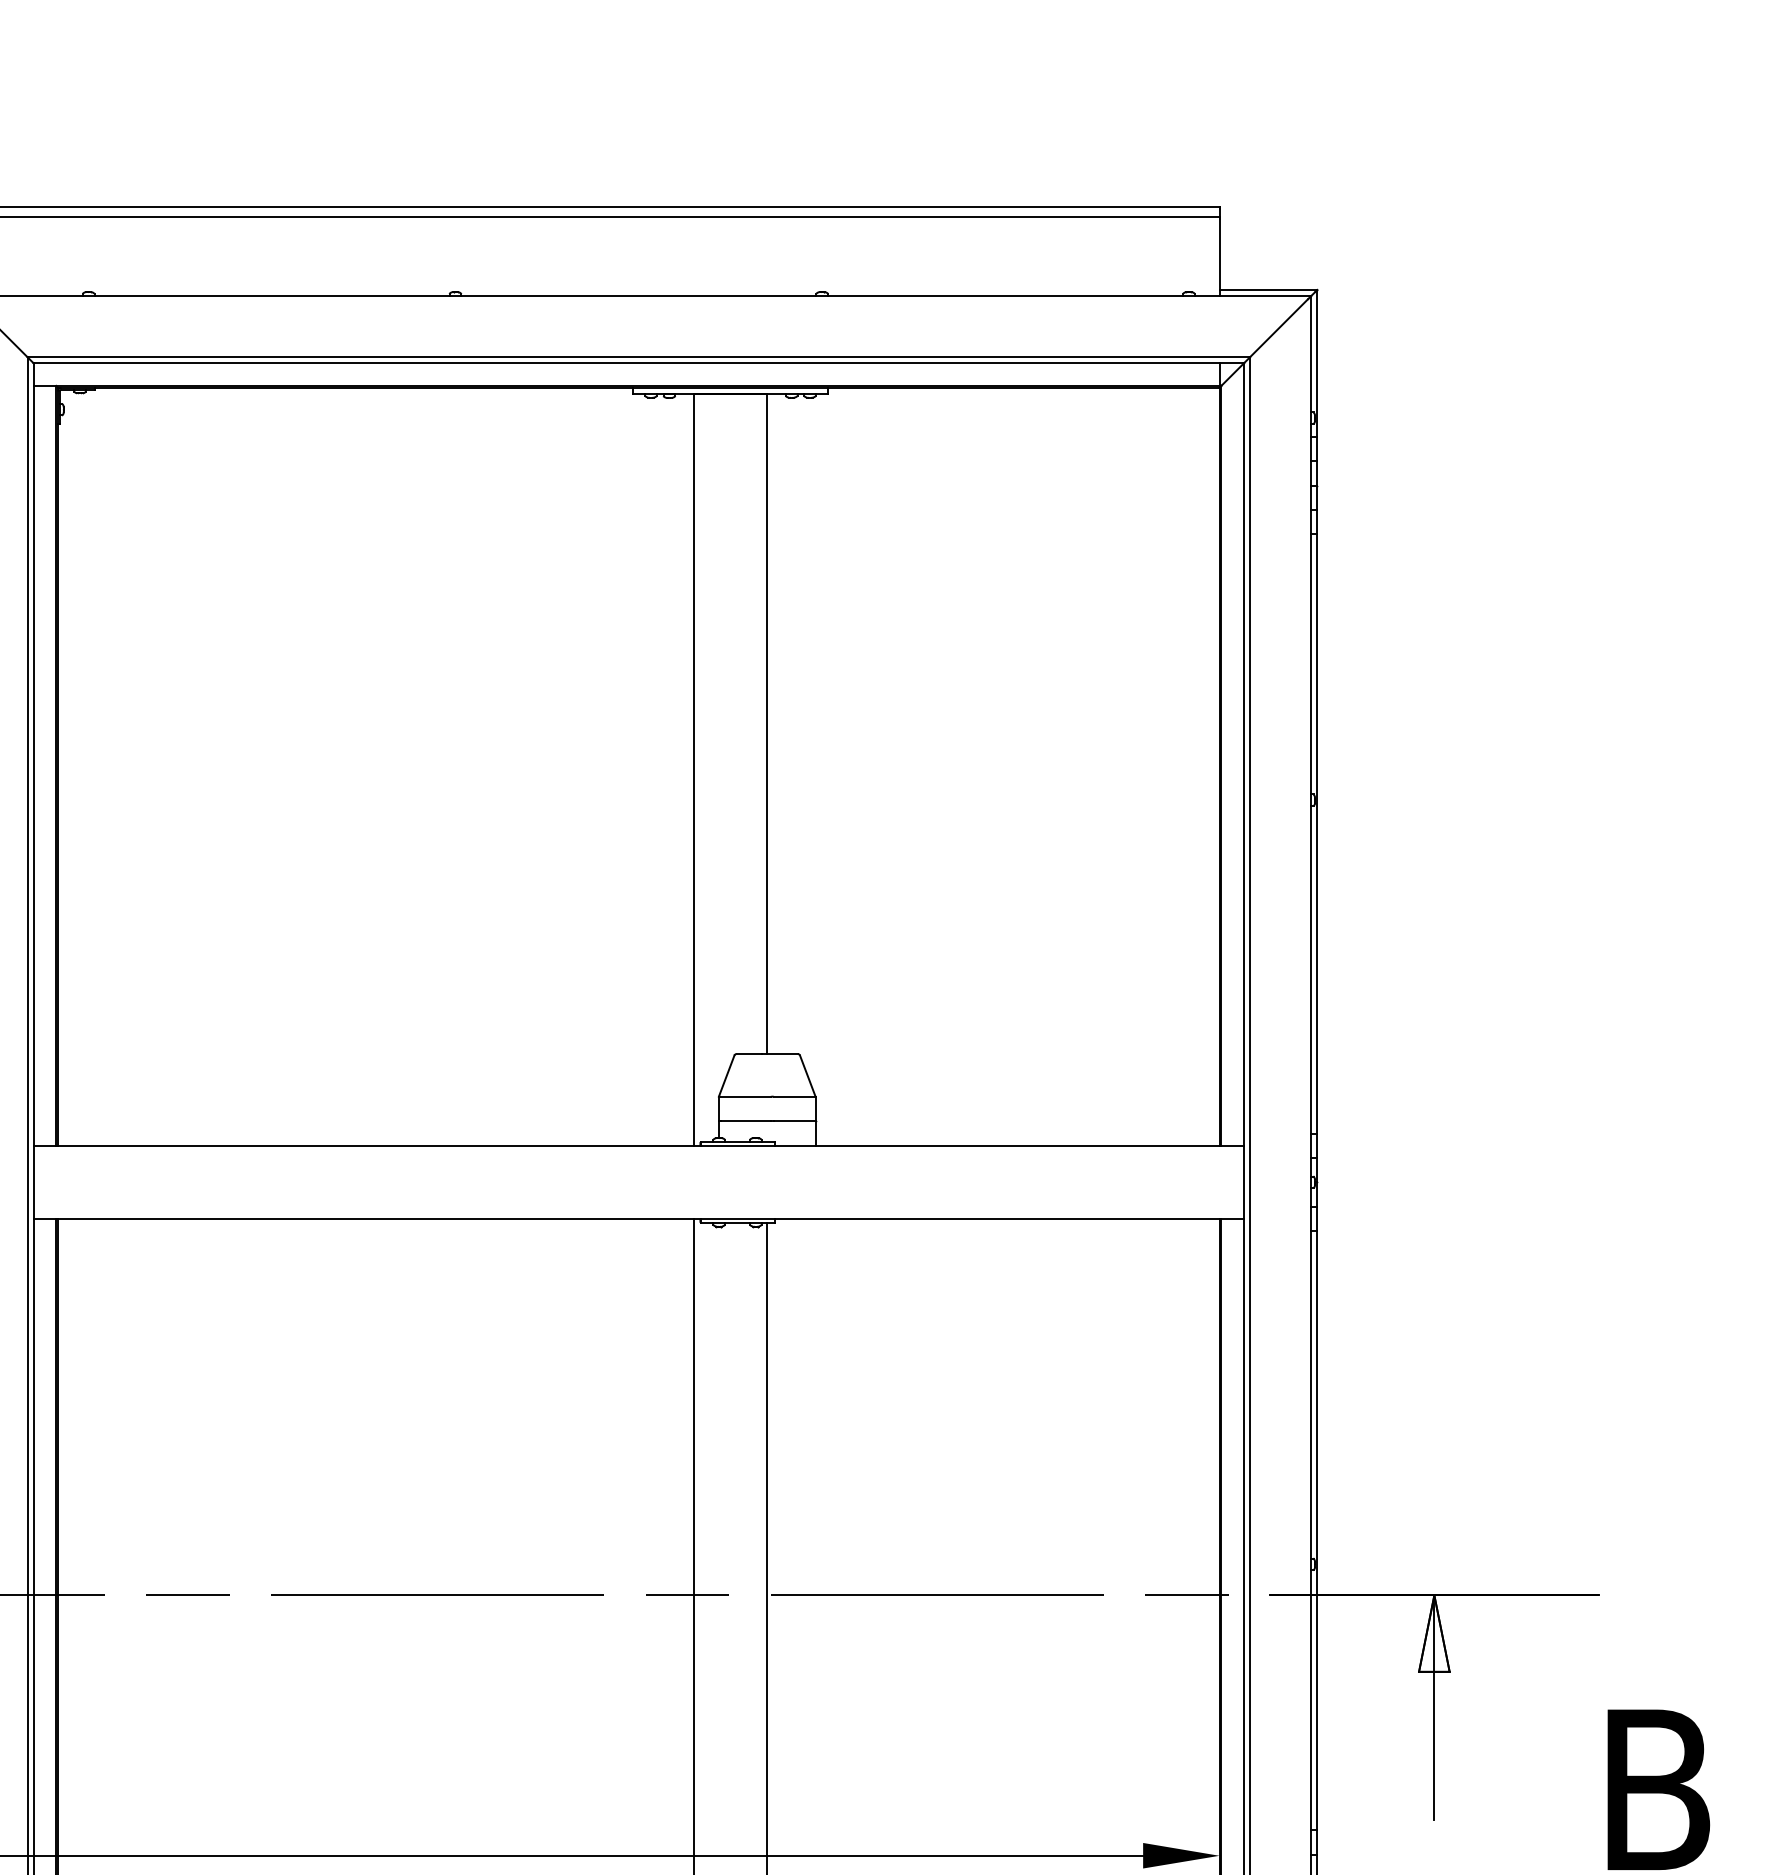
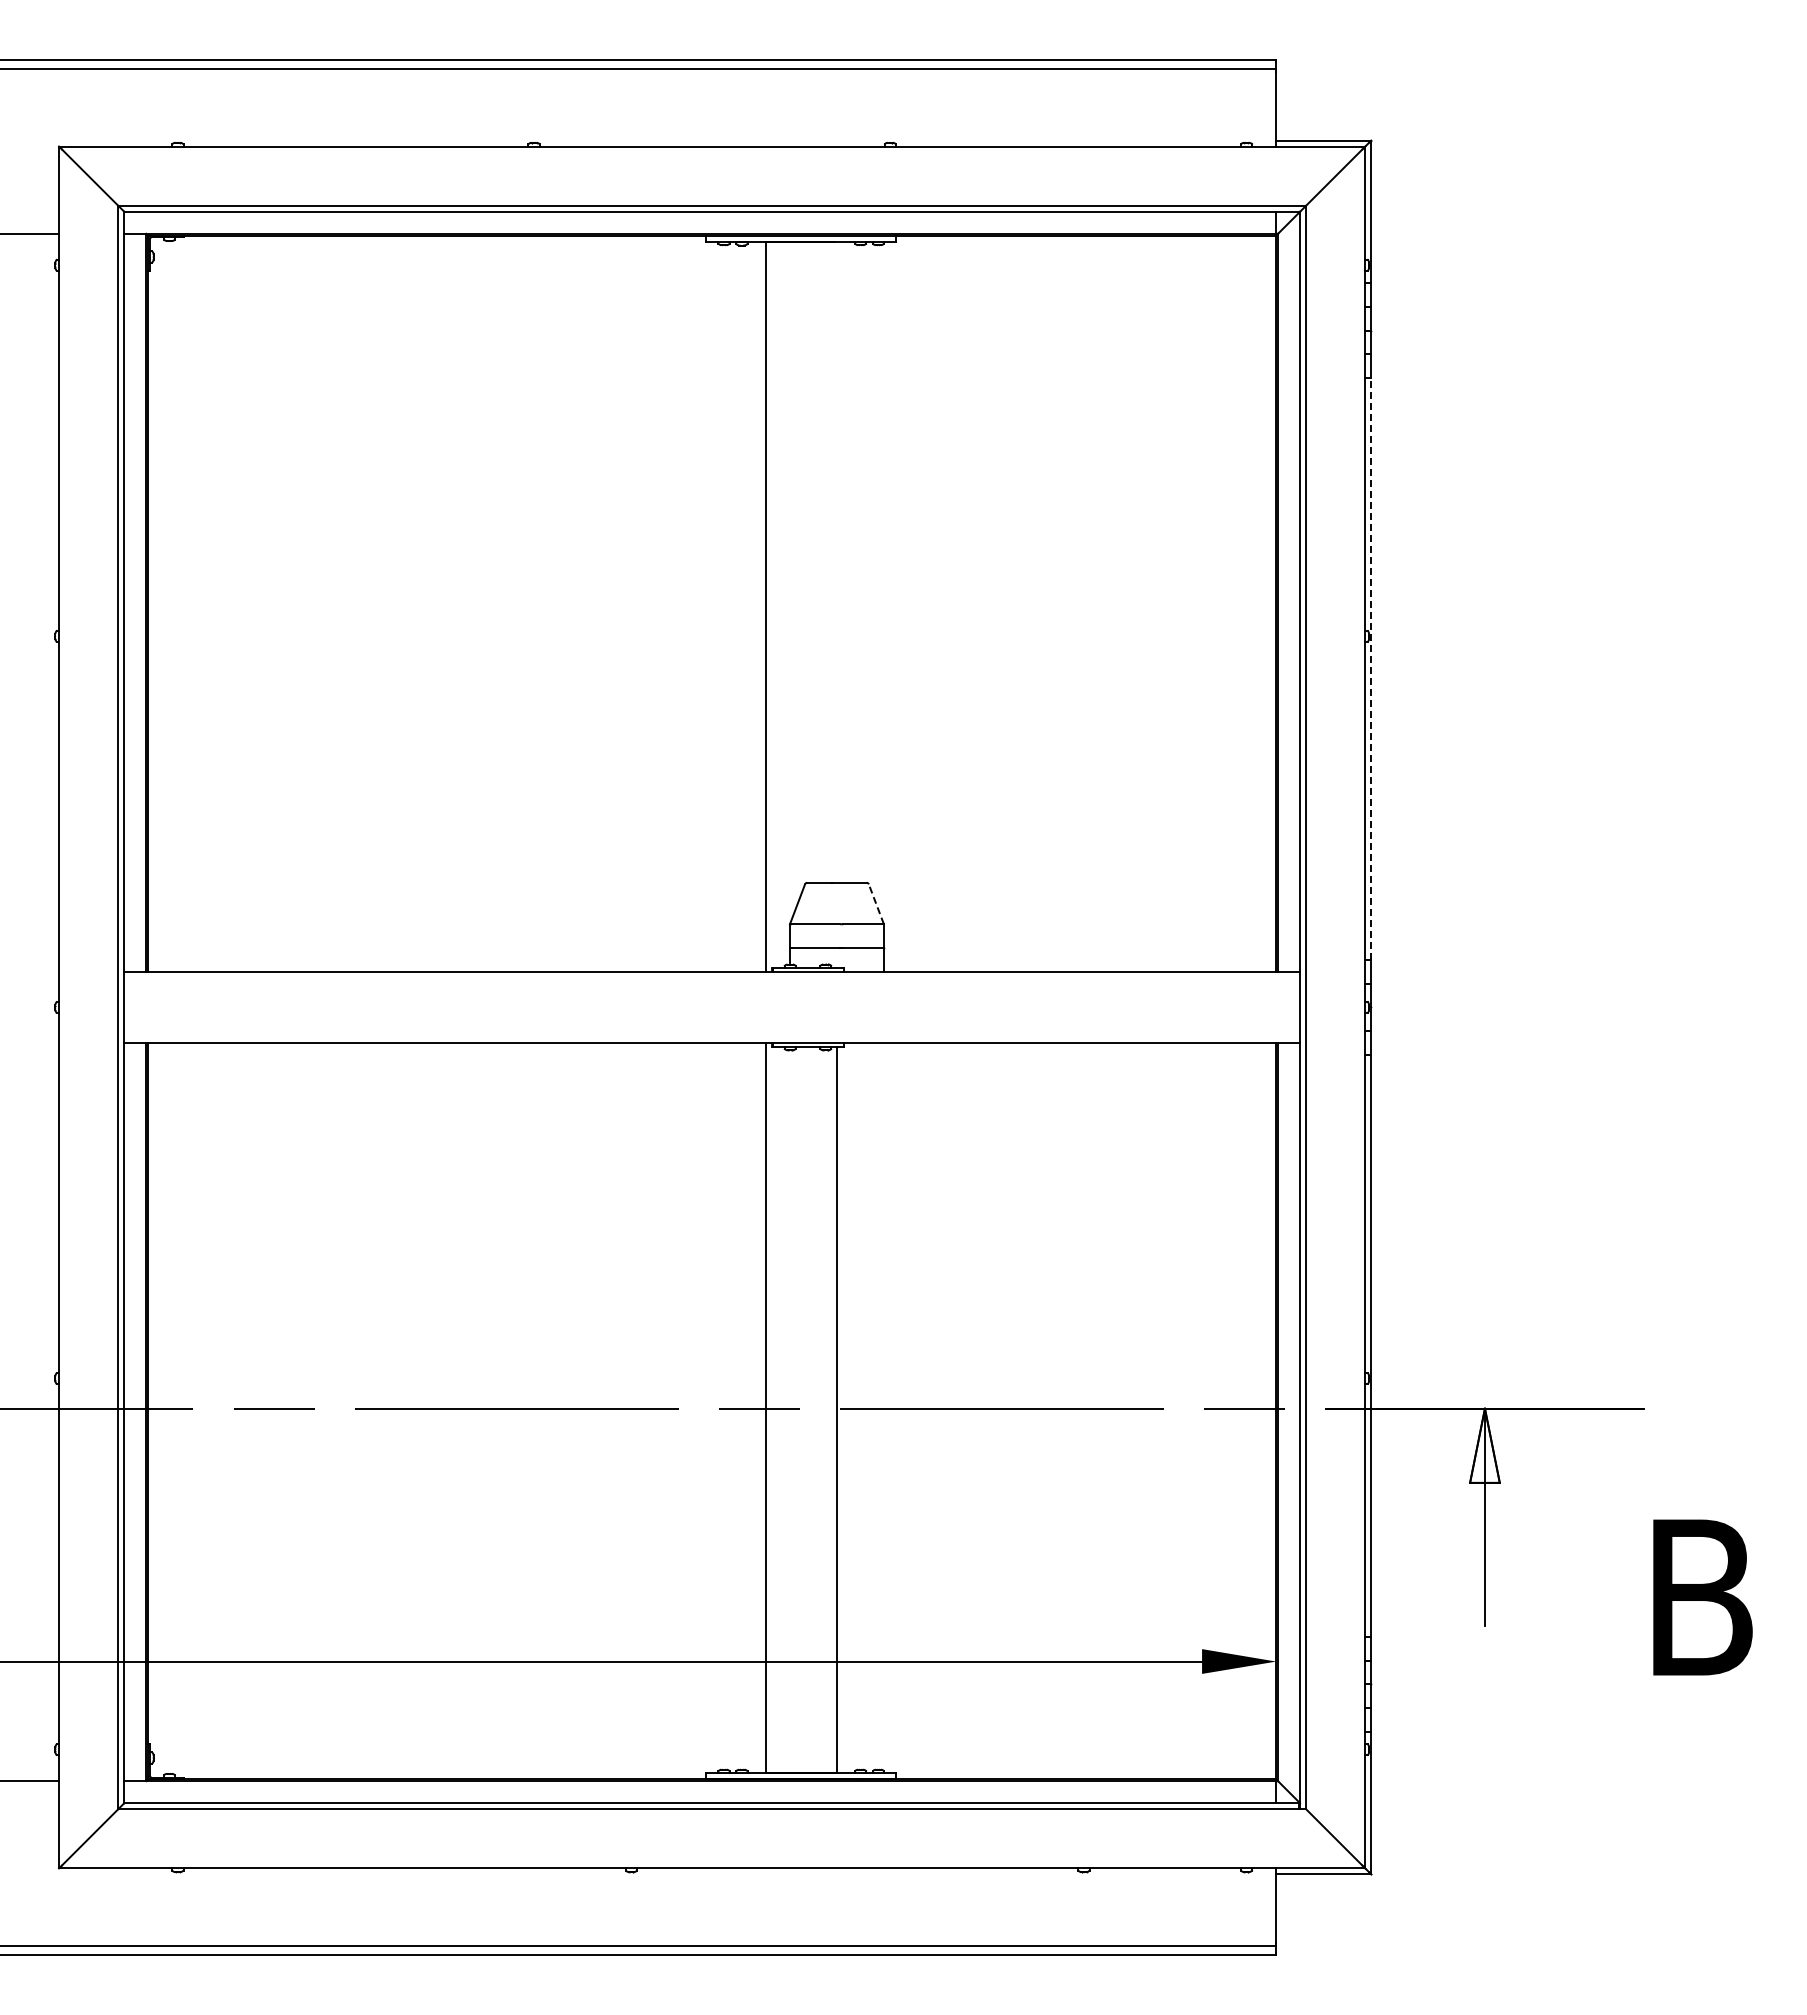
line: (766, 723) -> (836, 561), removed
line: (1317, 834) -> (1371, 669), solid -> dashed
line: (807, 1075) -> (876, 903), solid -> dashed

